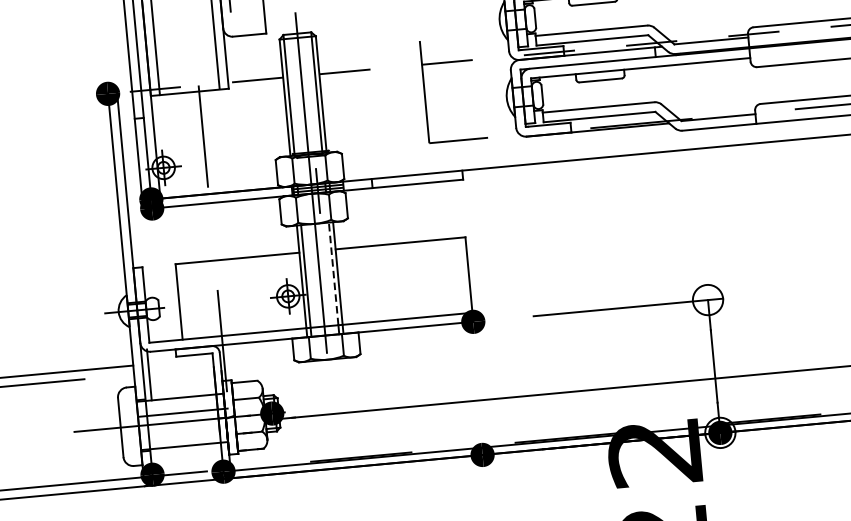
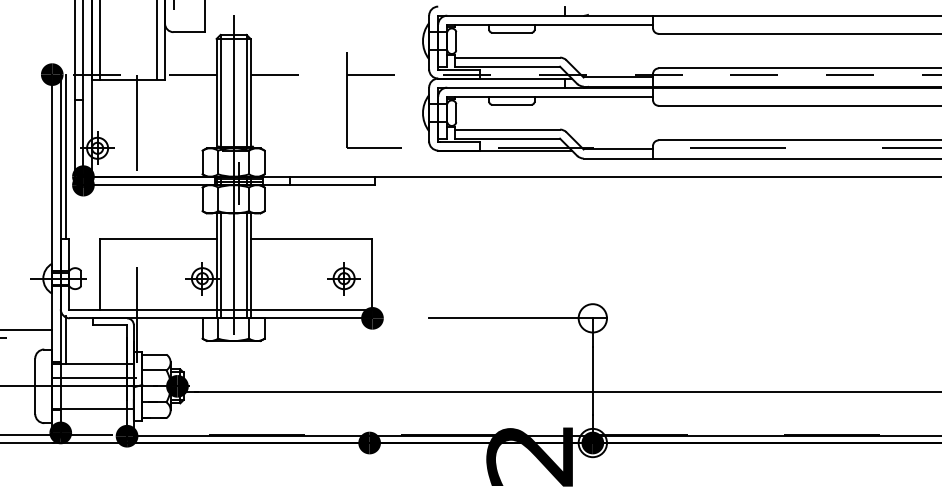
line: (131, 179) -> (66, 156), added
line: (333, 273) -> (246, 261), dashed -> solid
part: (438, 282) -> (343, 278), added

